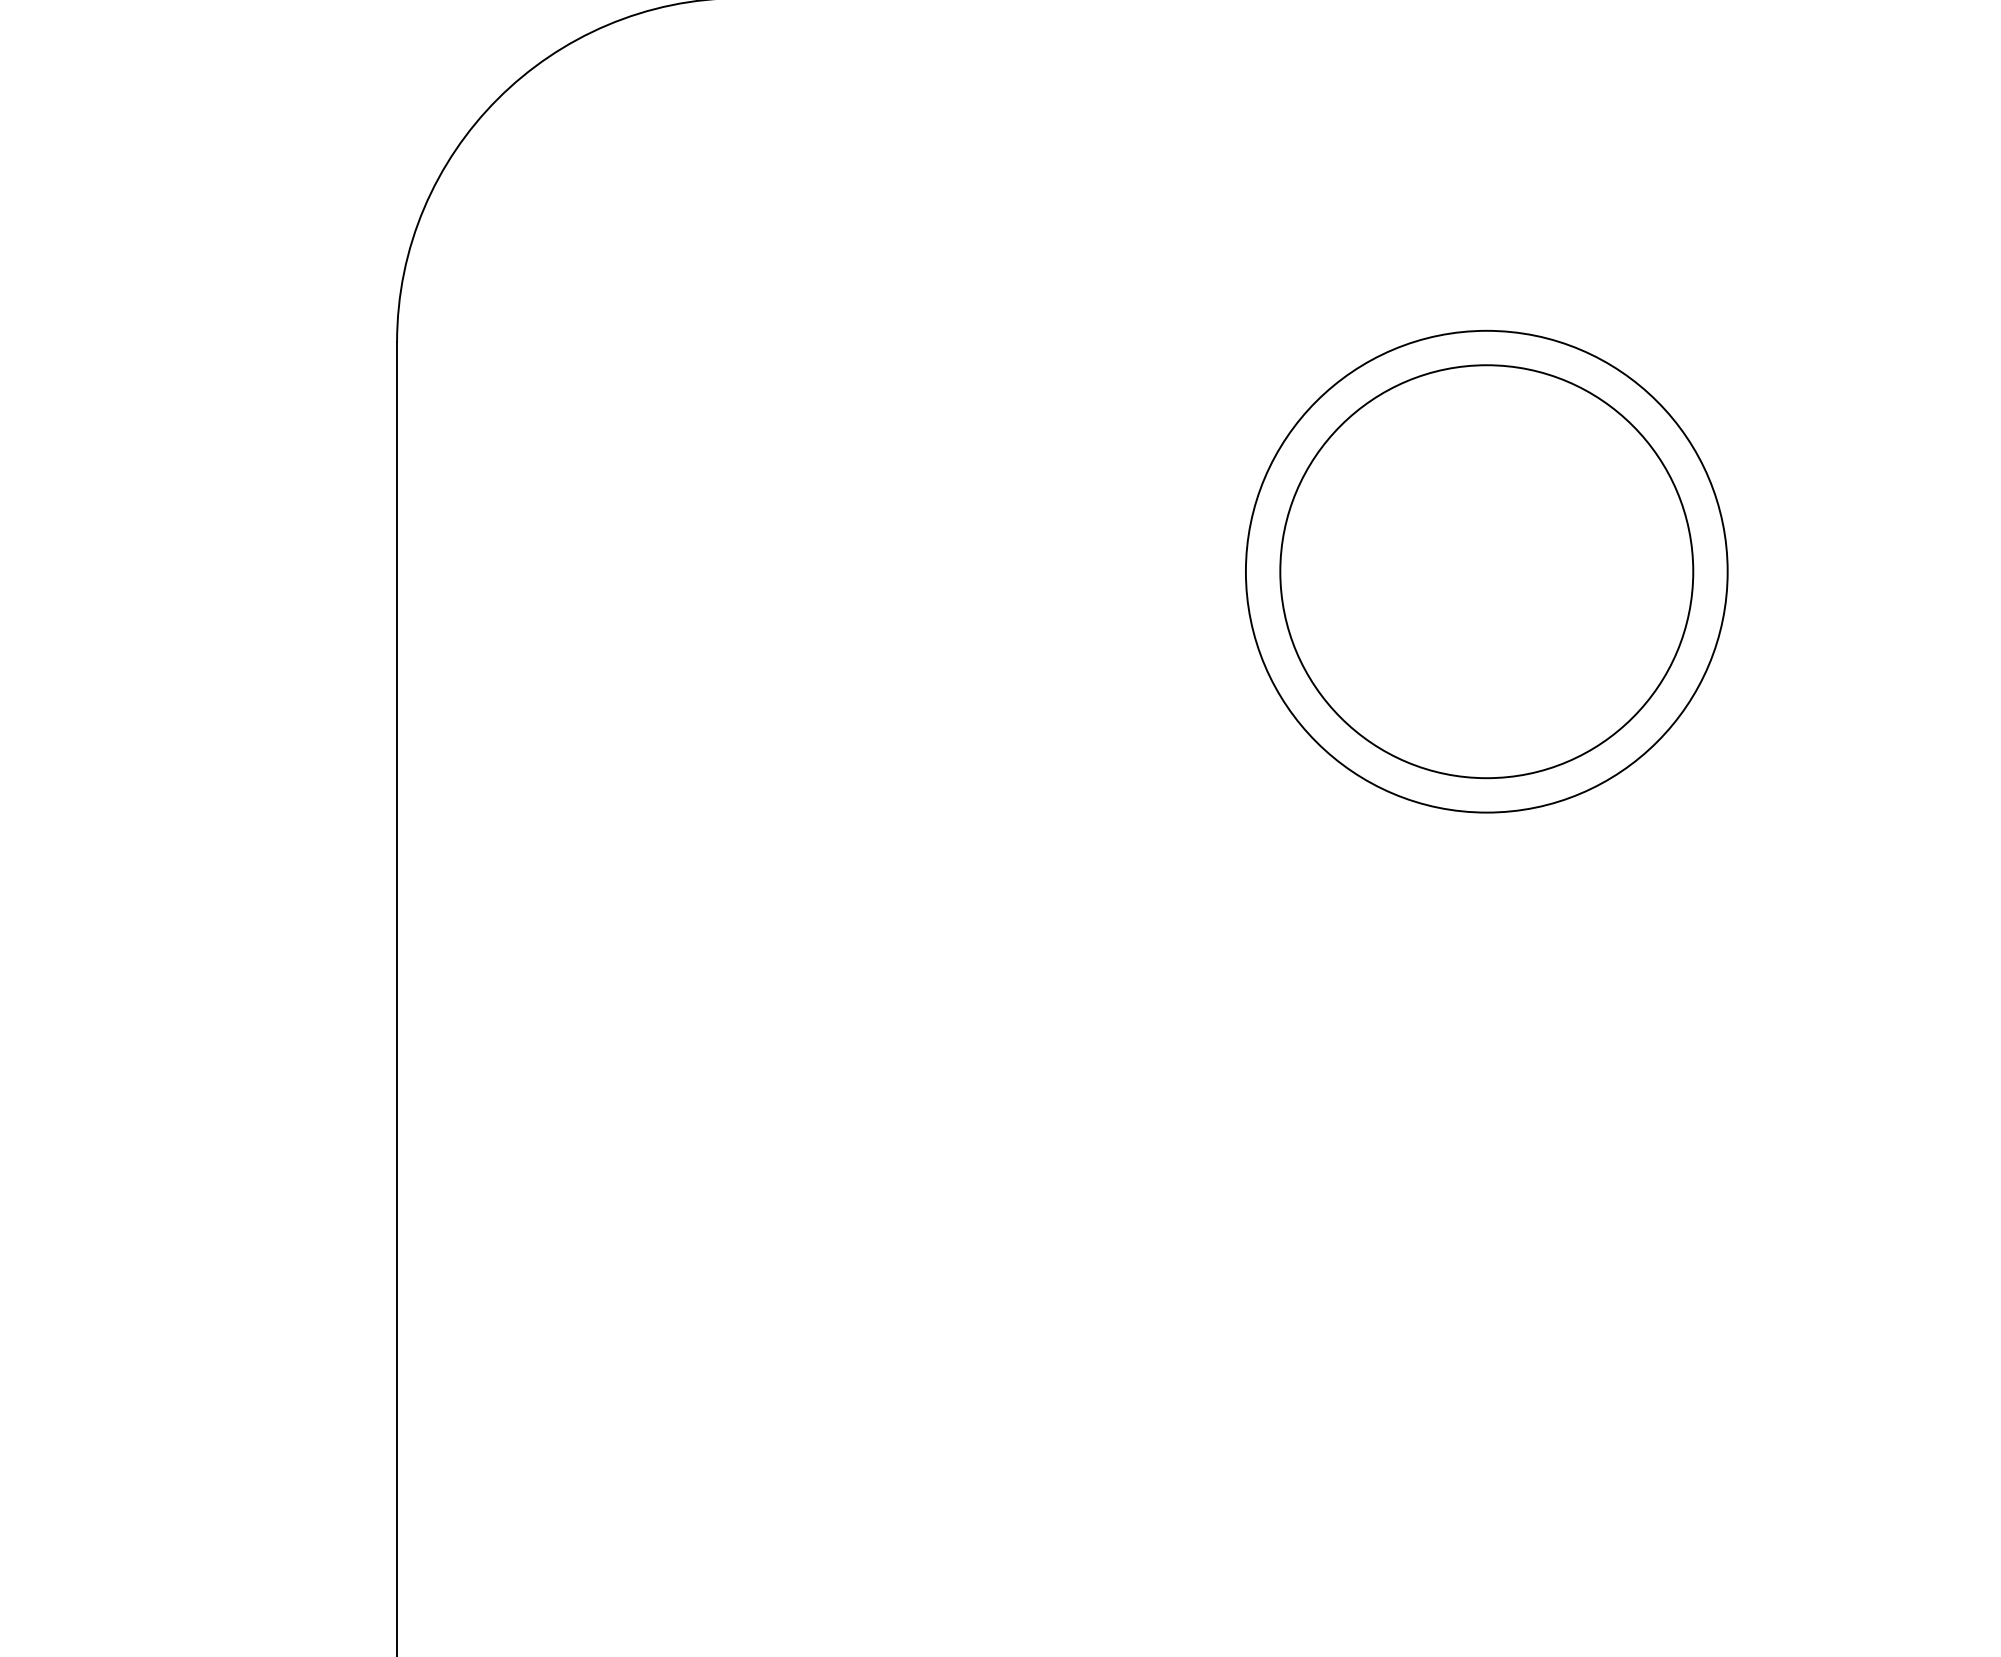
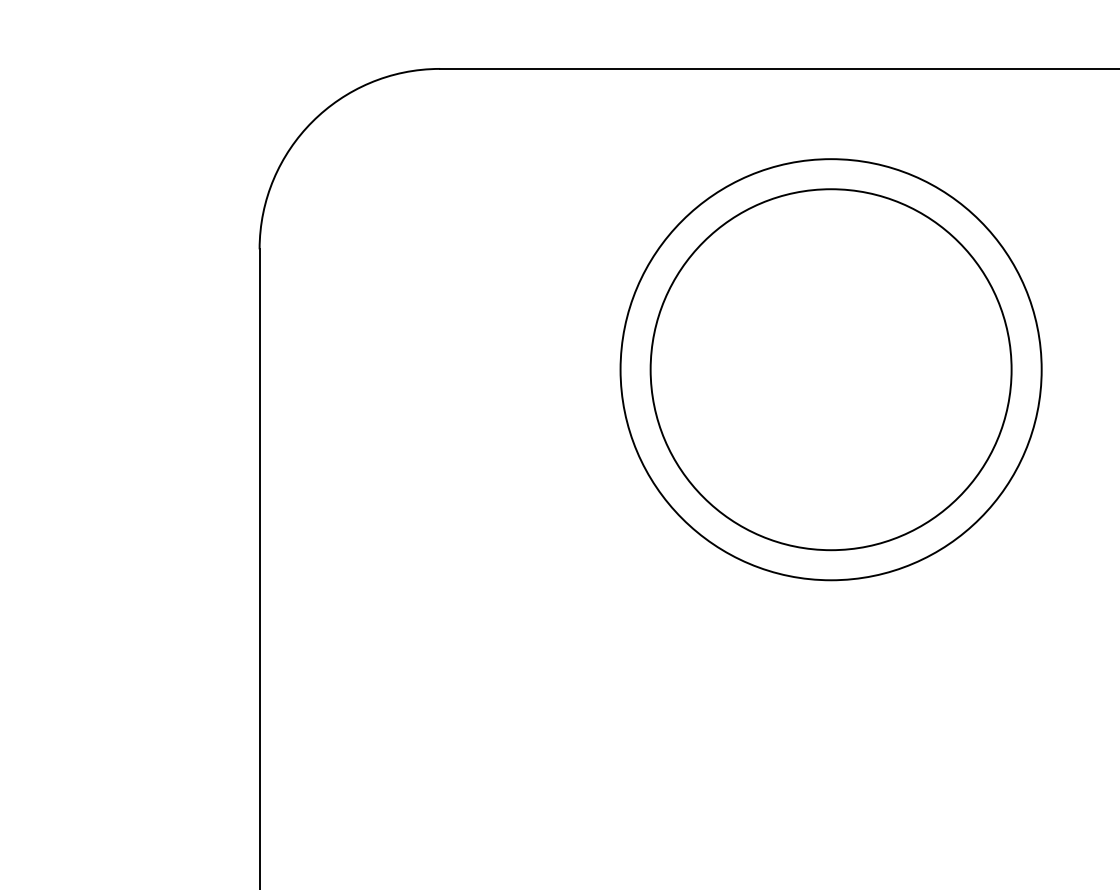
circle: (1485, 571) -> (830, 369), size x1.67
circle: (1485, 571) -> (830, 369), size x1.67

